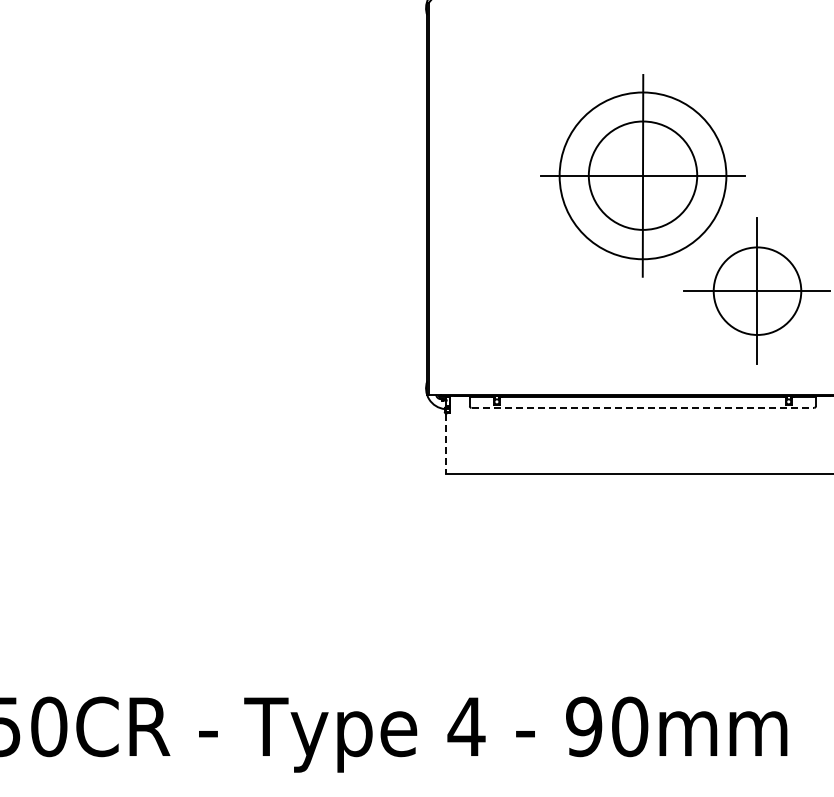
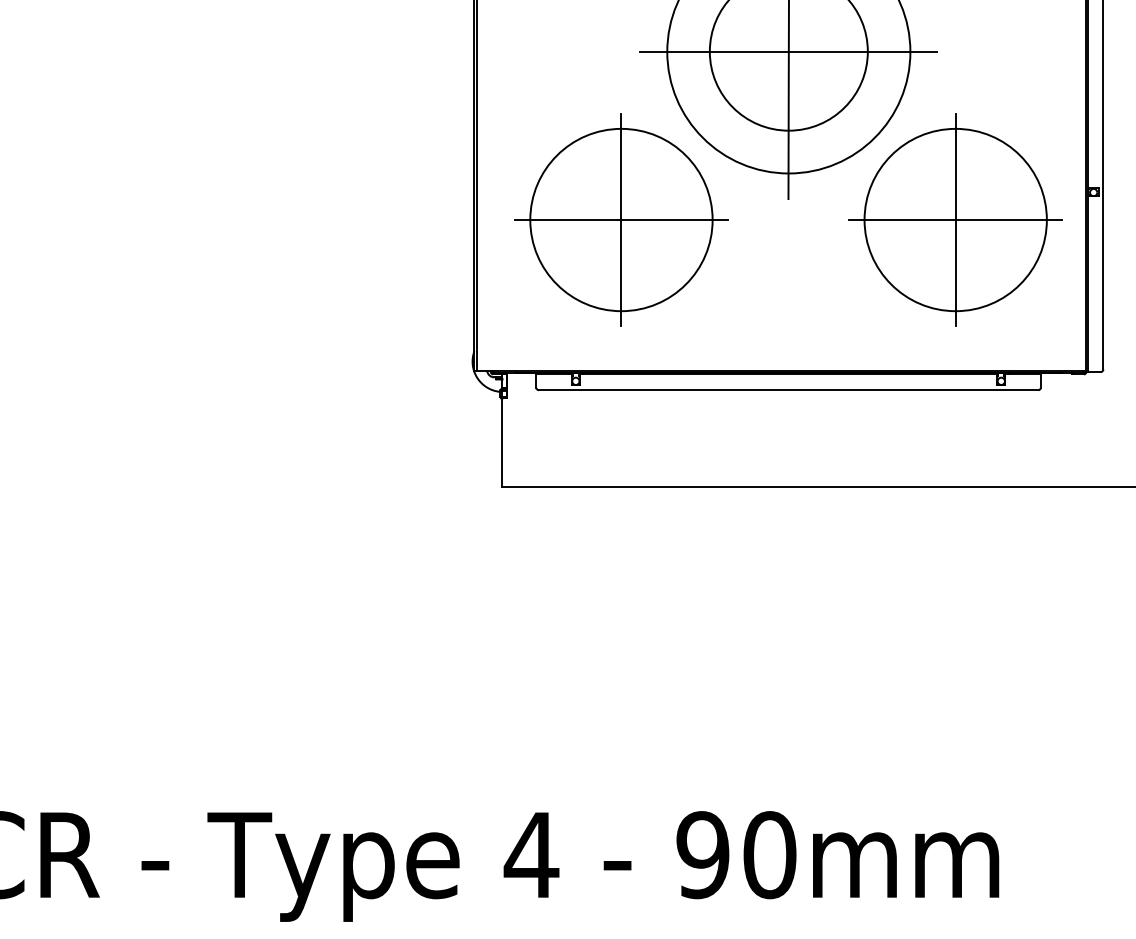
part: (527, 290) -> (620, 219), added
circle: (757, 290) -> (955, 219), size x1.43
line: (643, 407) -> (789, 389), dashed -> solid
line: (446, 444) -> (502, 443), dashed -> solid

